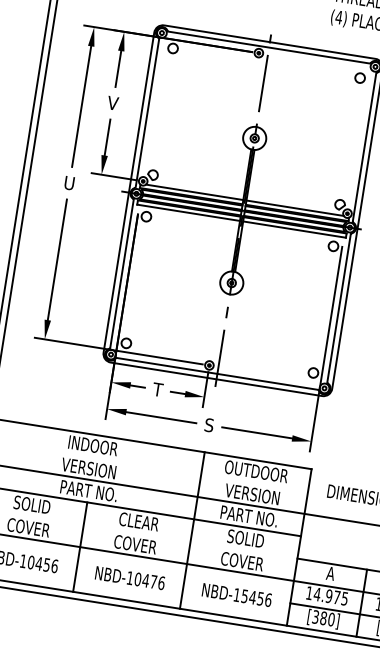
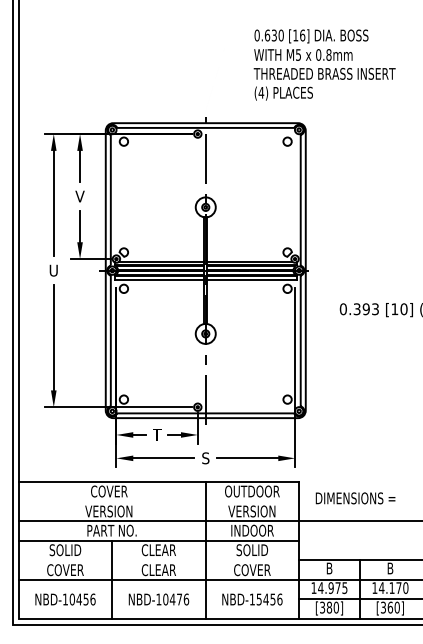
text: (93, 445) -> (109, 491), INDOOR -> COVER
text: (248, 516) -> (251, 530), PART NO. -> INDOOR
text: (134, 544) -> (158, 570), COVER -> CLEAR
text: (330, 573) -> (329, 568), A -> B

